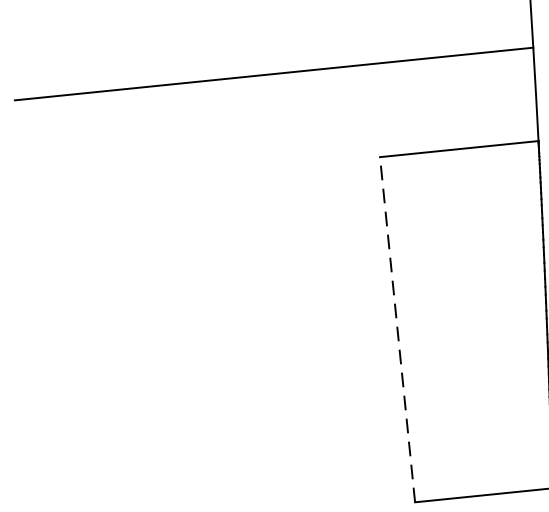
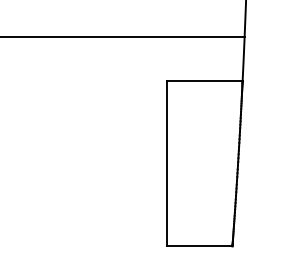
line: (396, 329) -> (166, 163), dashed -> solid

